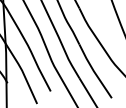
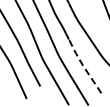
line: (93, 71) -> (83, 66), solid -> dashed

